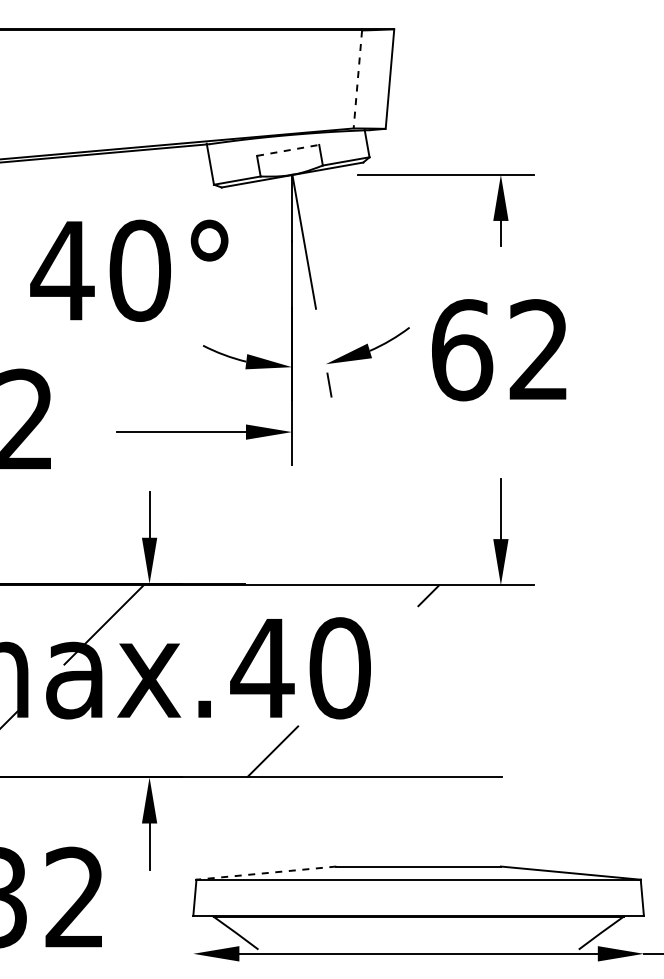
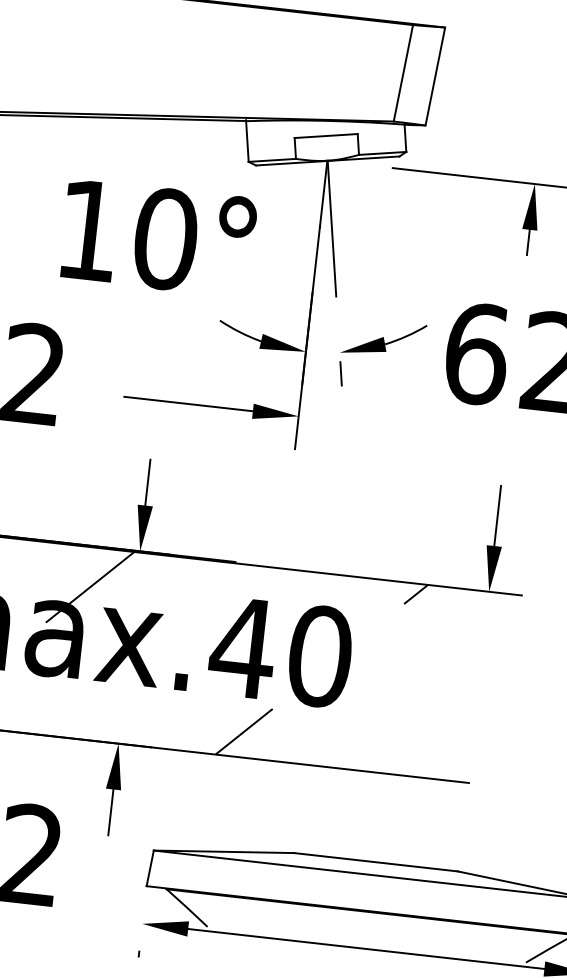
line: (357, 79) -> (403, 73), dashed -> solid
line: (288, 150) -> (326, 136), dashed -> solid
text: (62, 270) -> (88, 230), 40° -> 10°
line: (265, 873) -> (223, 852), dashed -> solid

